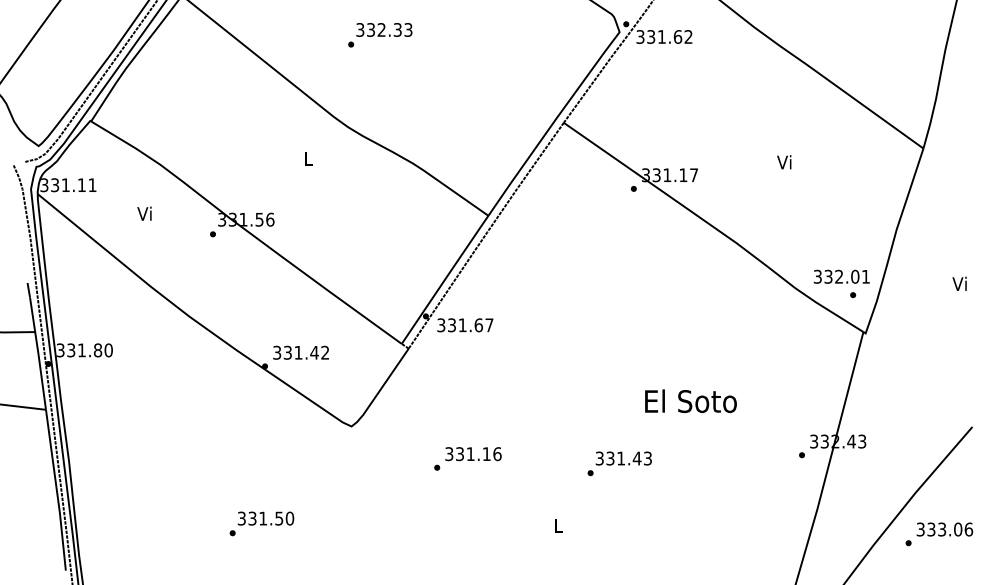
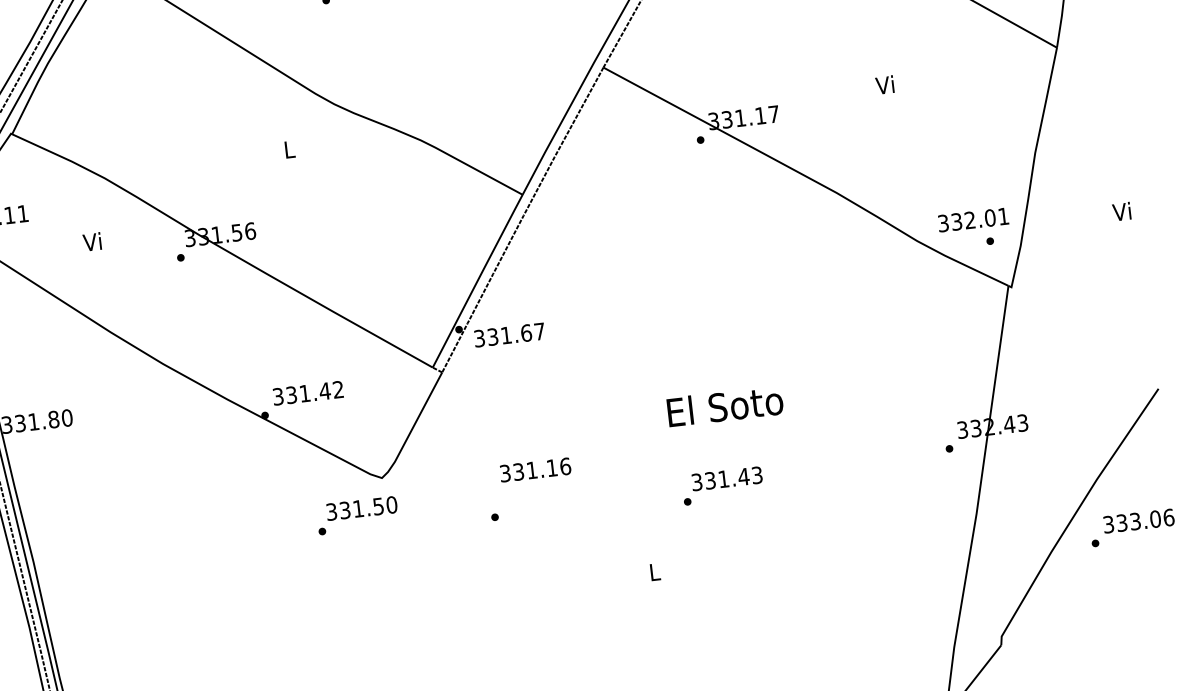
text: (690, 401) -> (724, 406), moved
text: (473, 454) -> (535, 470), moved
text: (261, 523) -> (357, 515), moved

